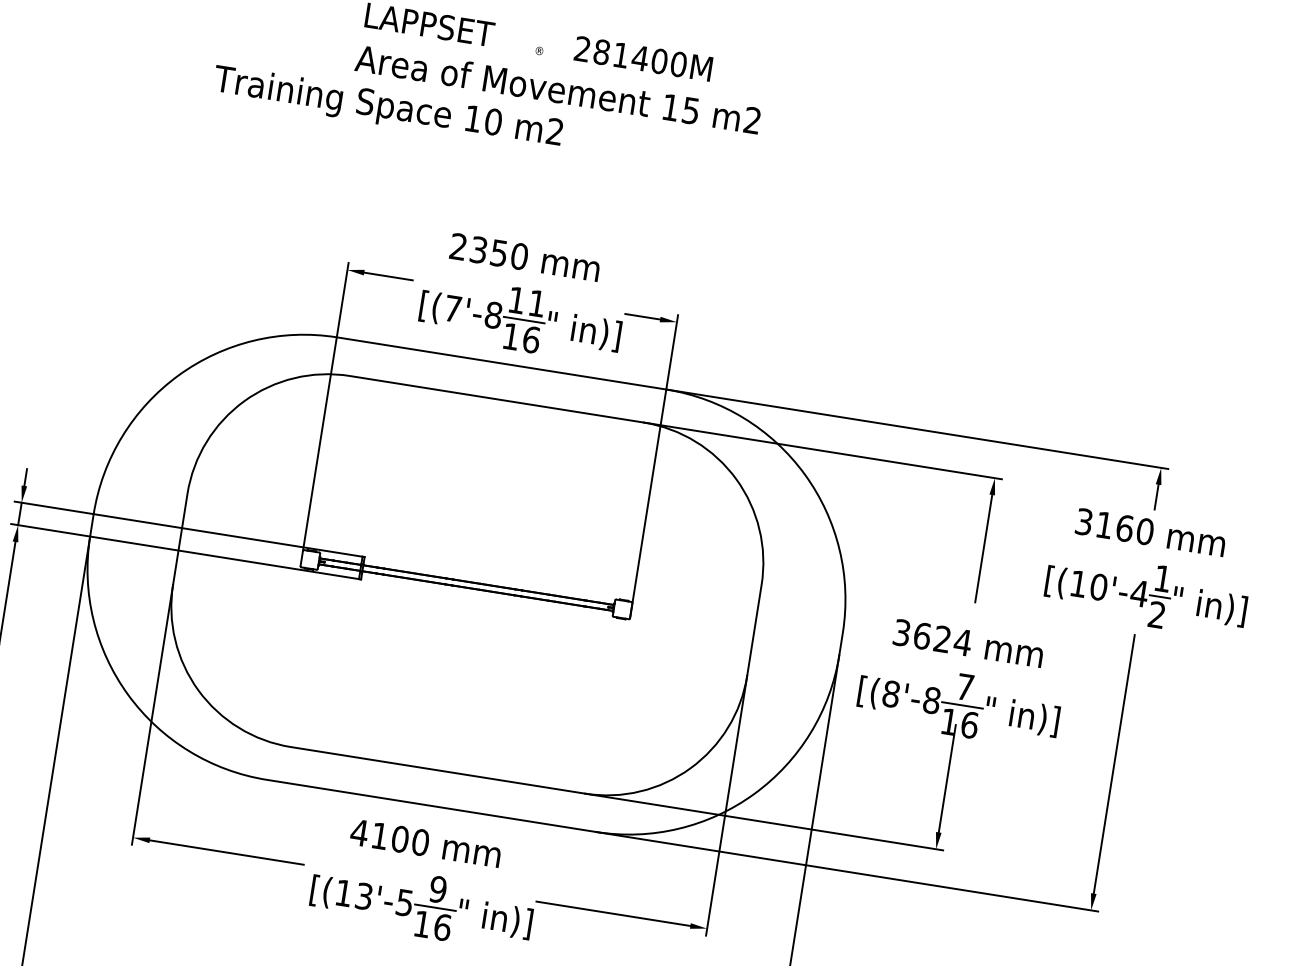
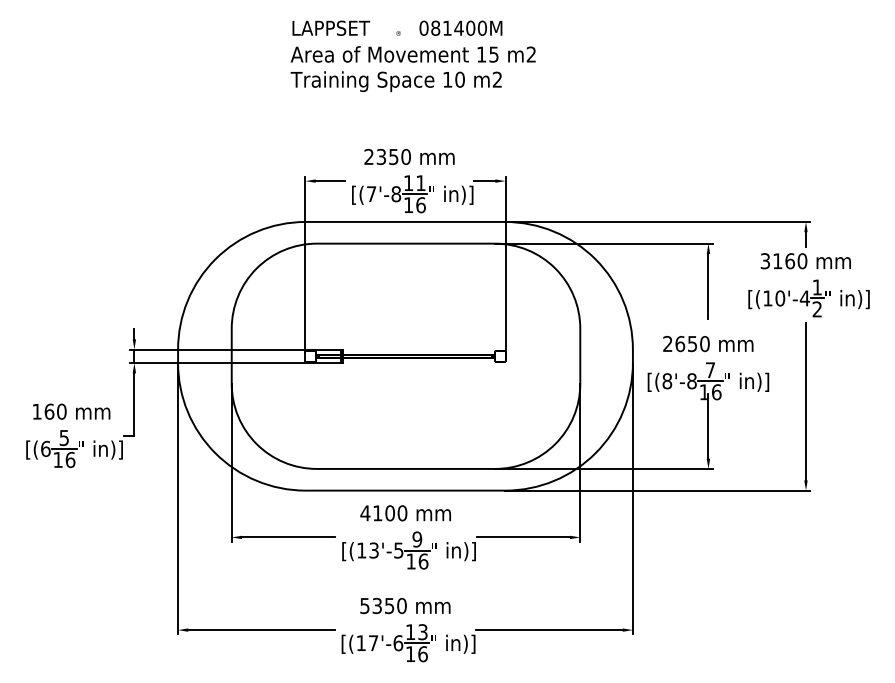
text: (581, 47) -> (423, 27), 281400M -> 081400M
text: (386, 108) -> (395, 81), moved
text: (932, 638) -> (686, 344), 3624 -> 2650

